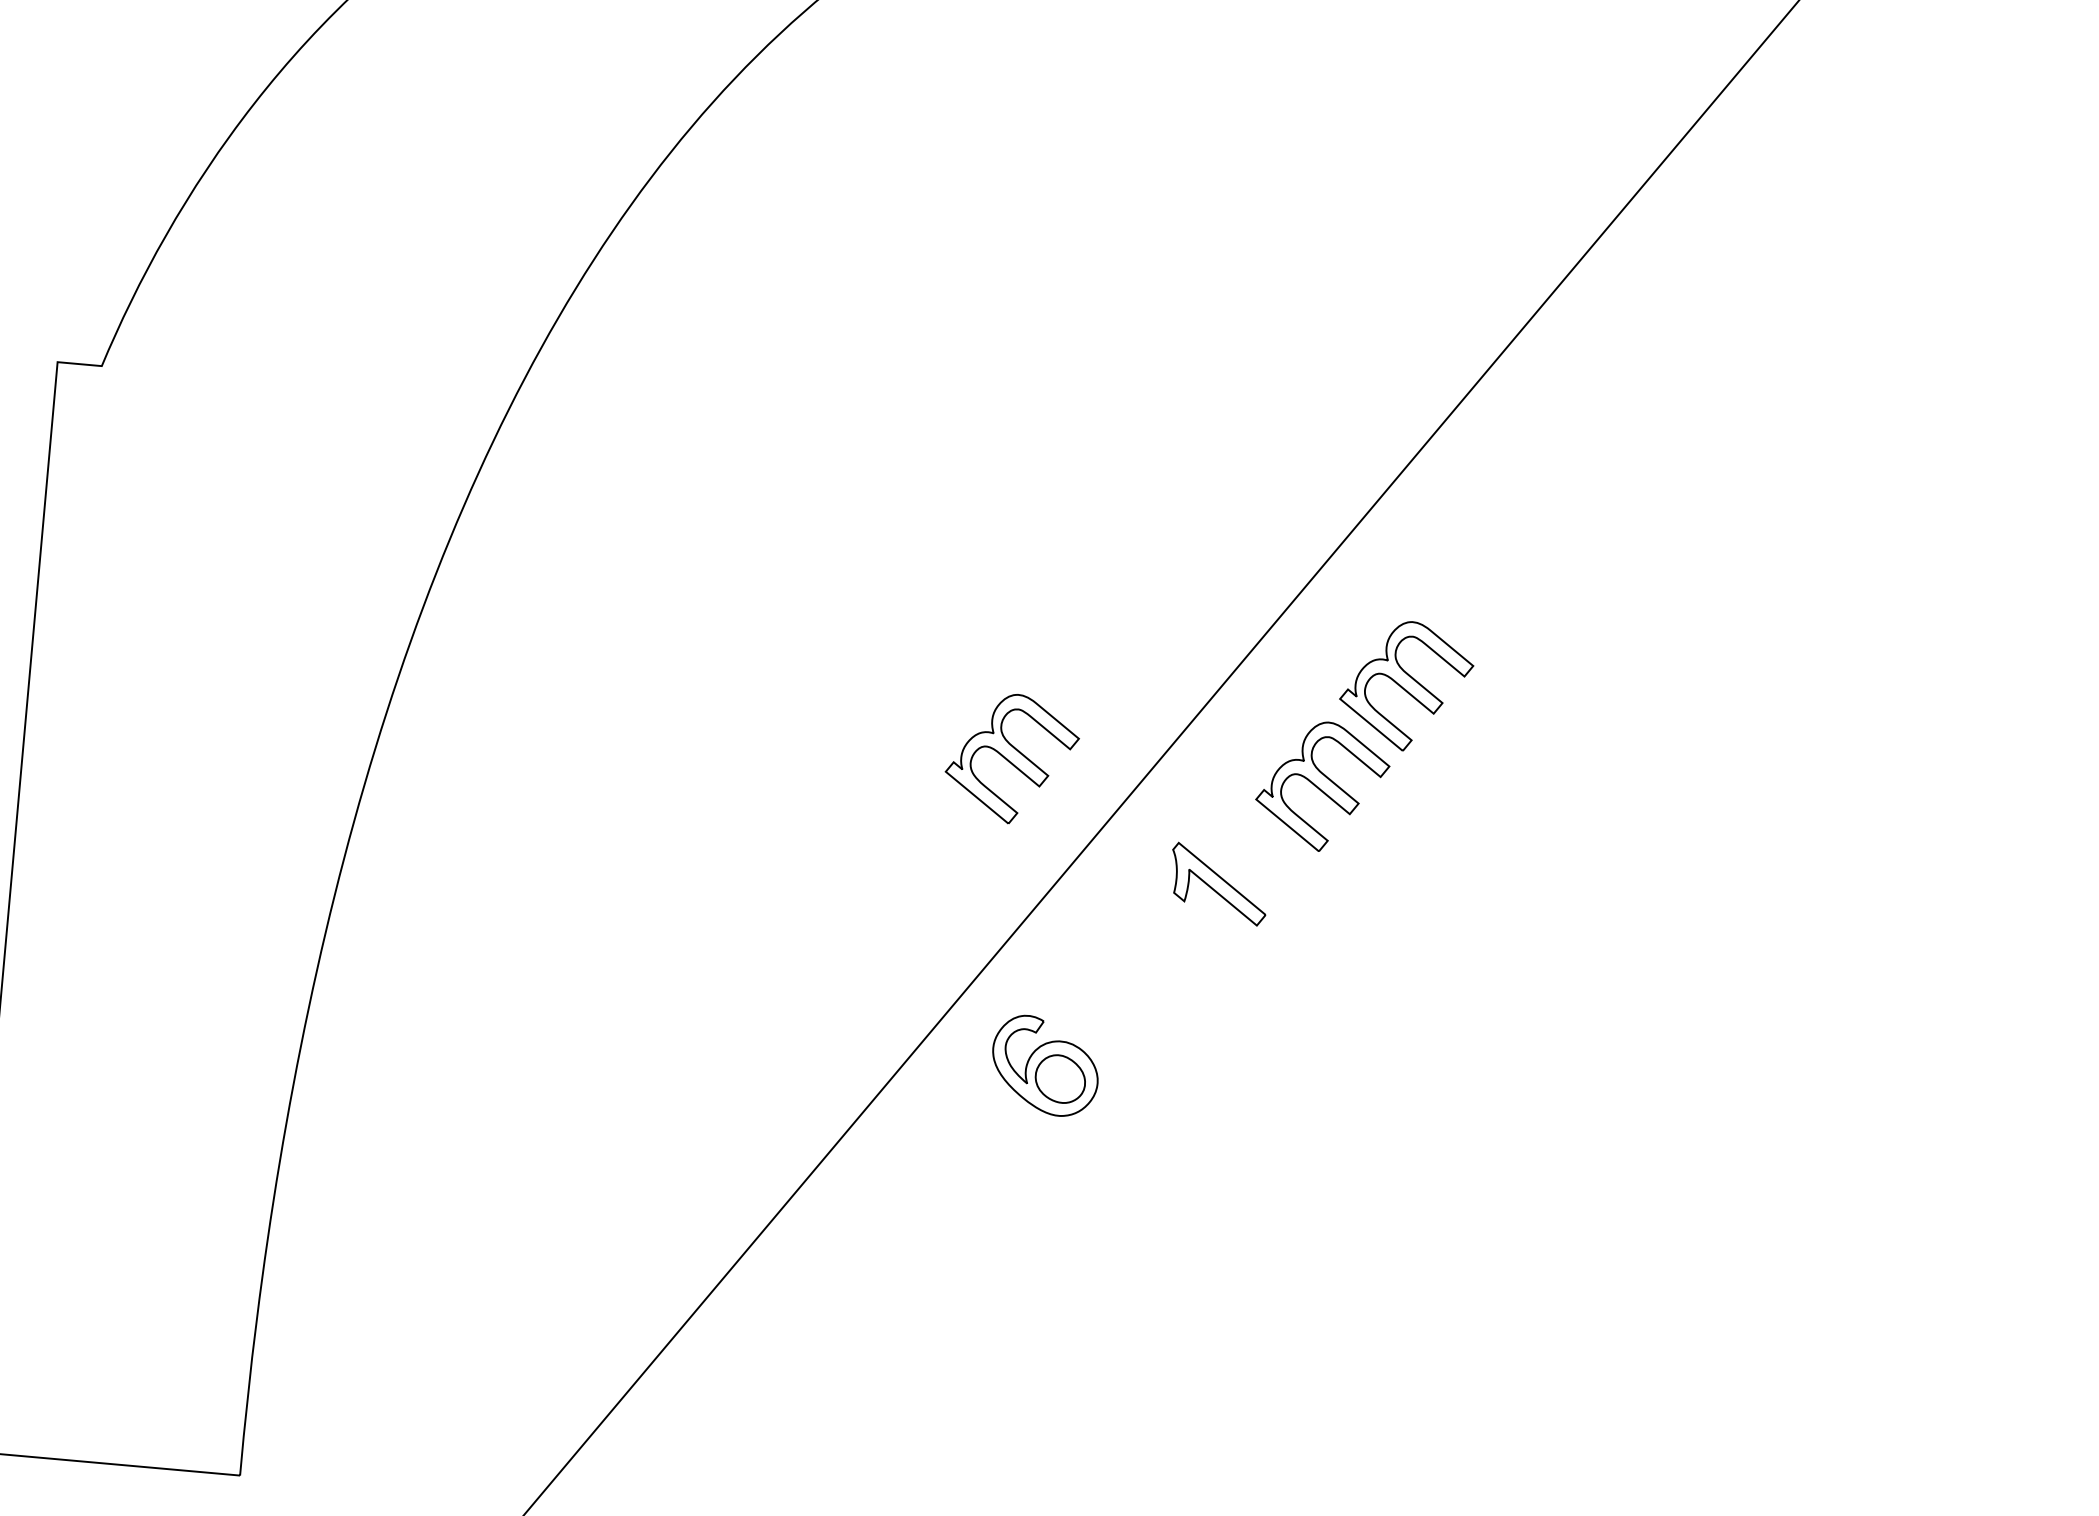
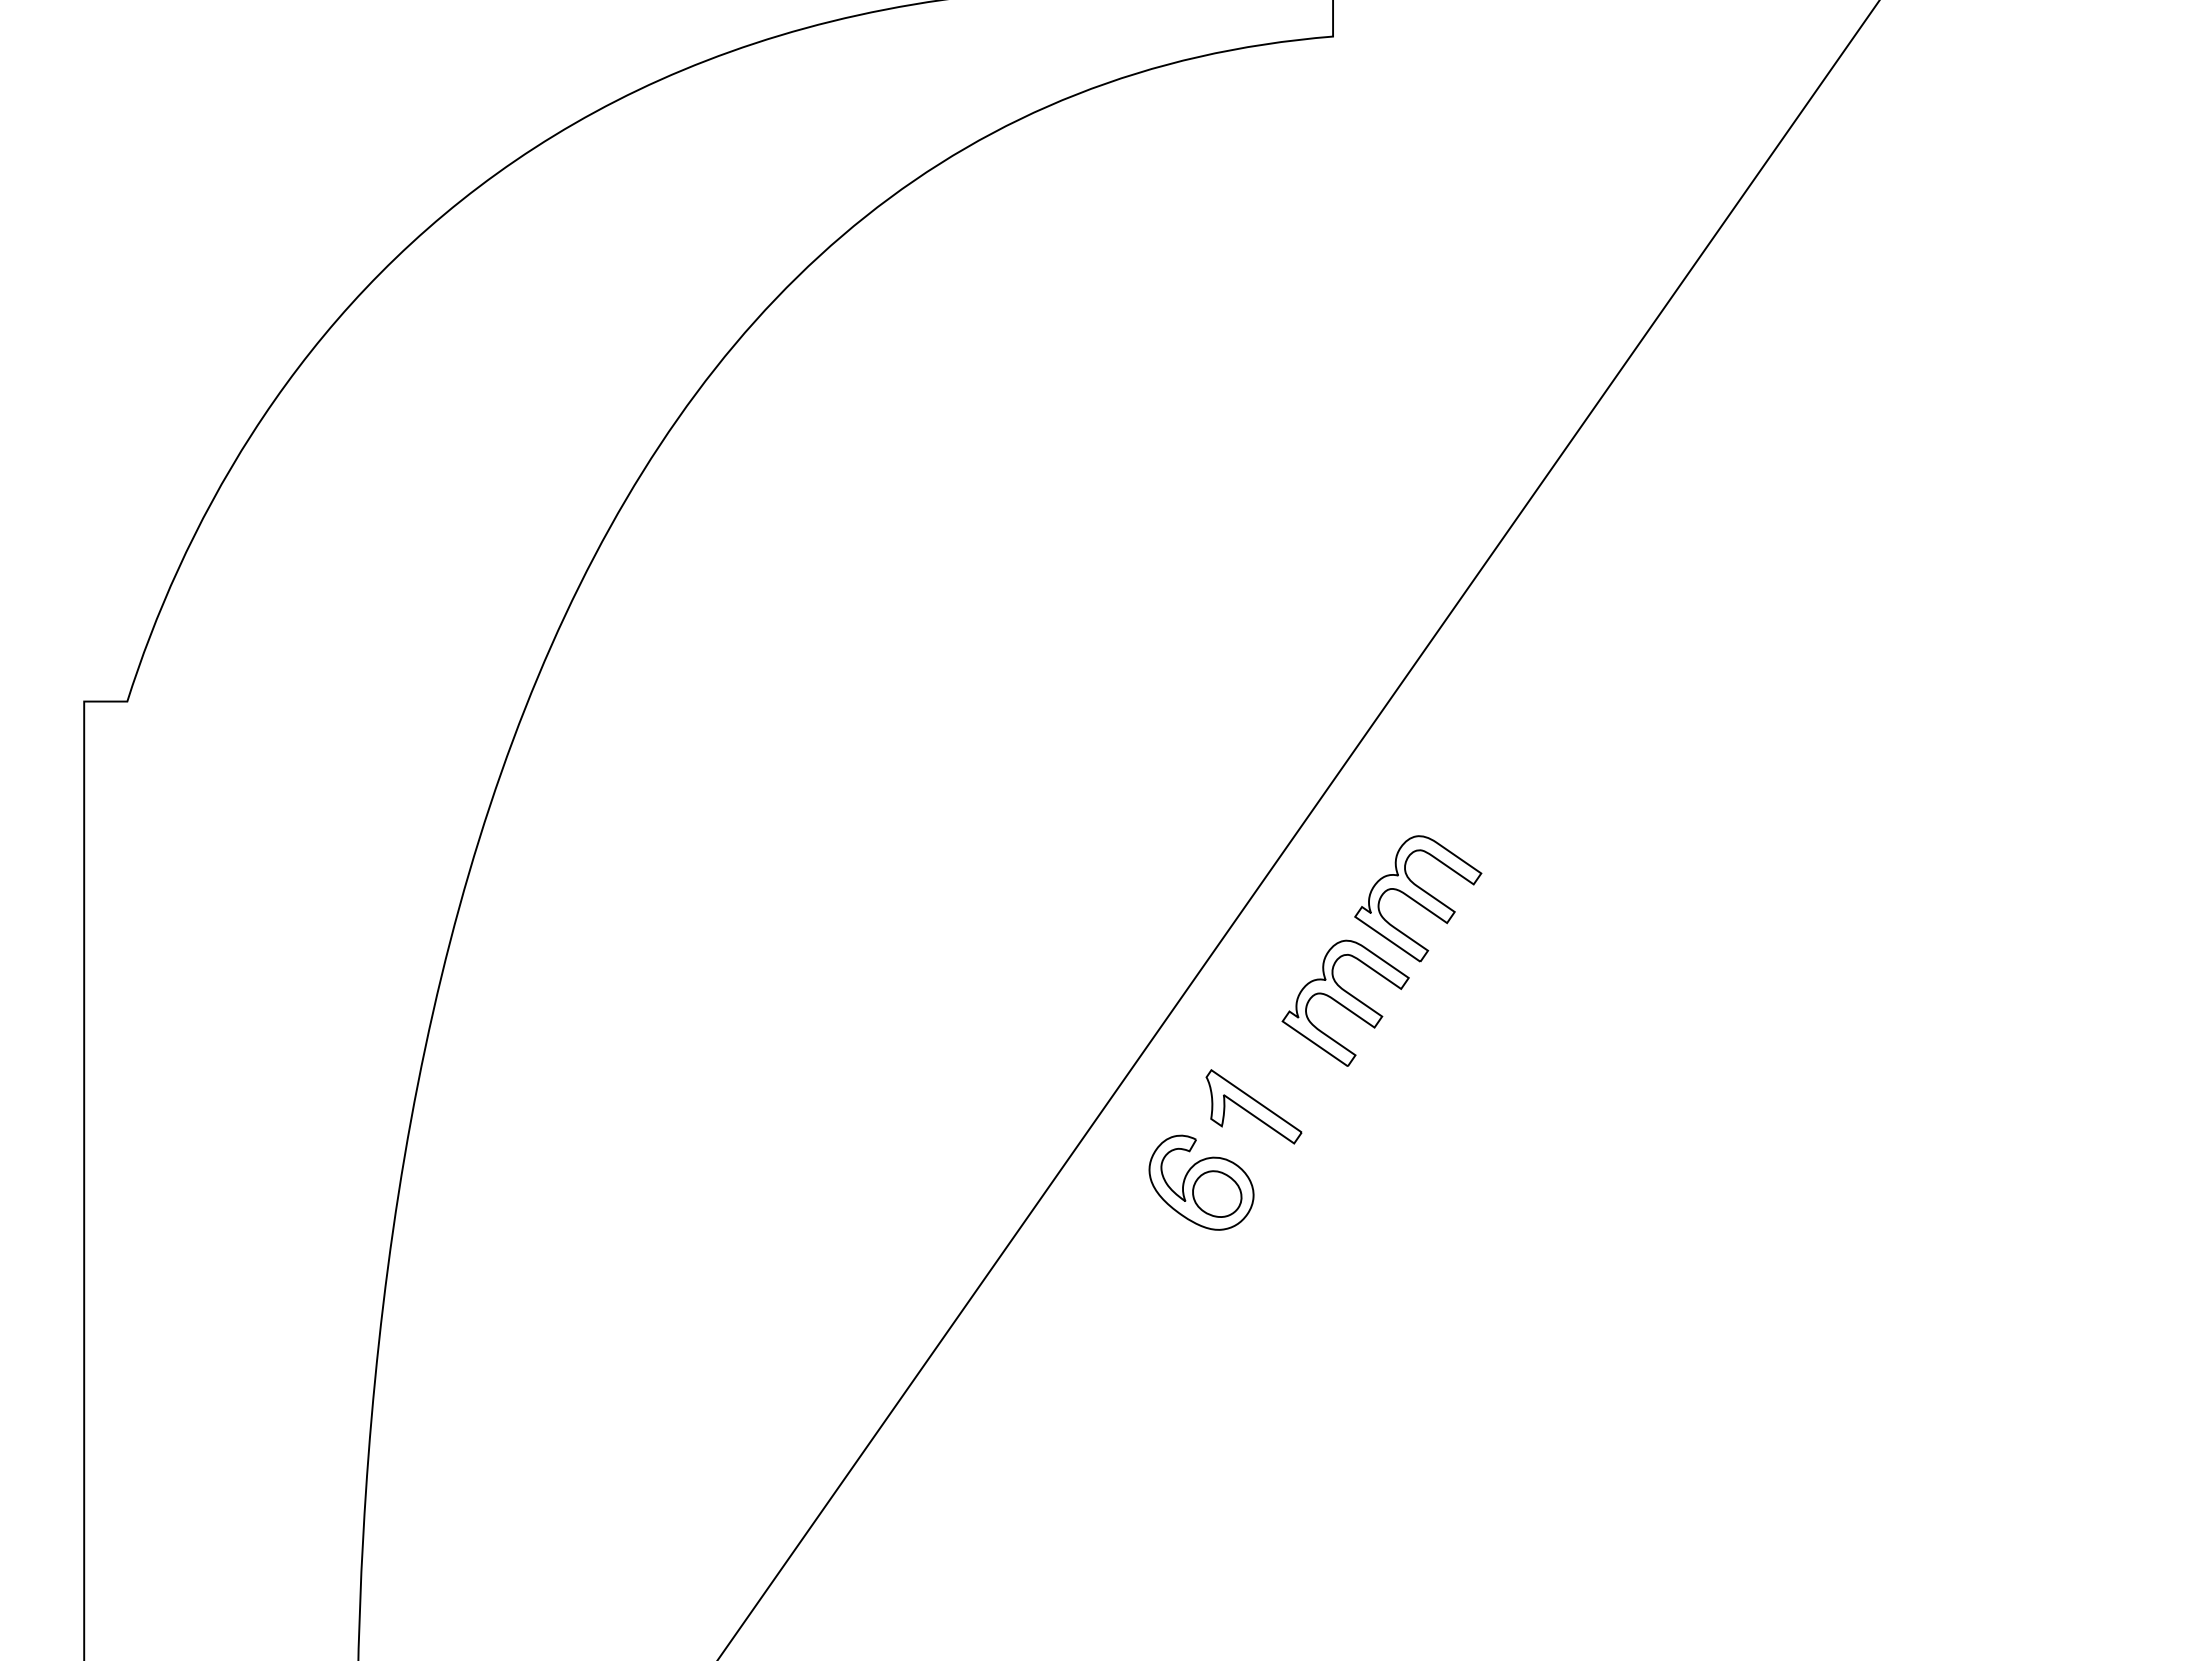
part: (1011, 758) -> (1042, 1002), removed
part: (1045, 1065) -> (1201, 1182), moved

